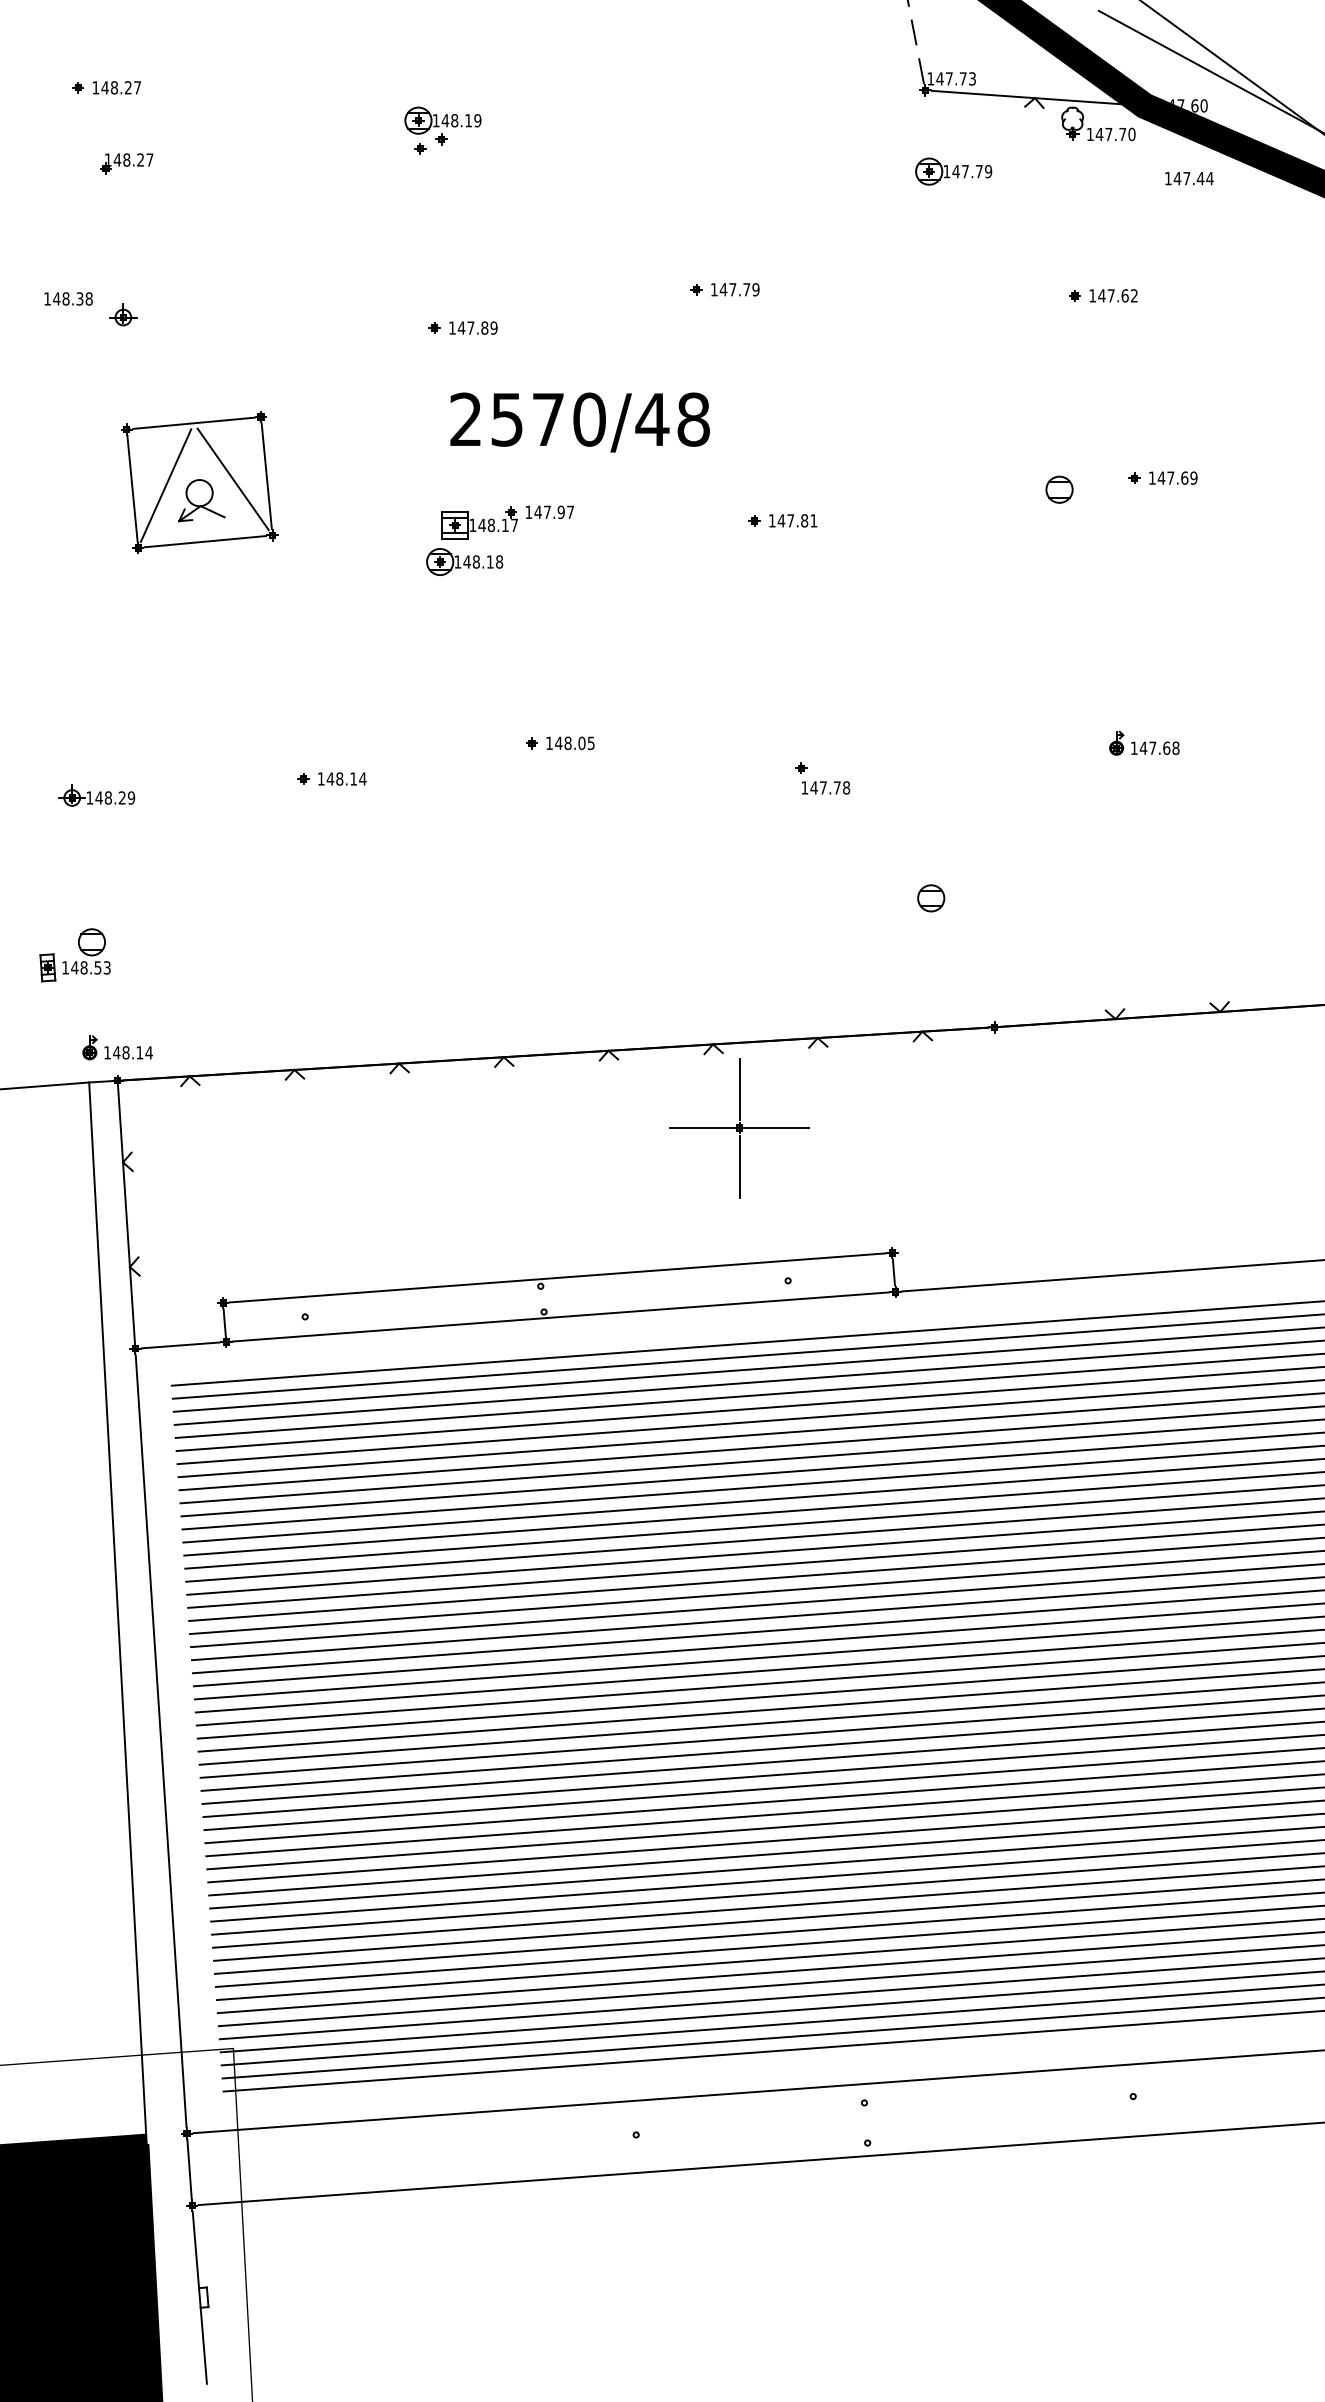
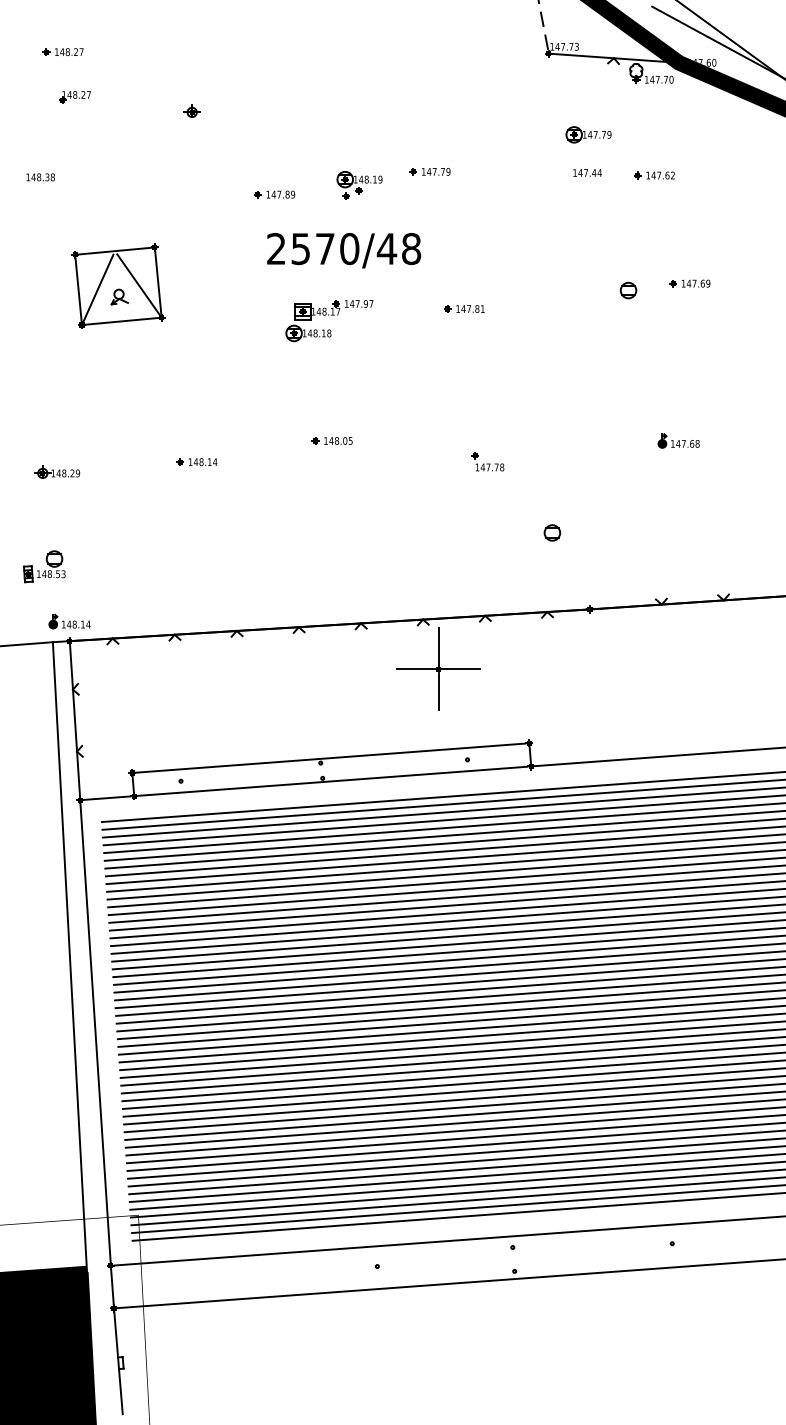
part: (442, 130) -> (359, 185), moved
part: (953, 171) -> (588, 134), moved
text: (1189, 177) -> (587, 172), moved
part: (122, 314) -> (191, 110), moved
part: (201, 499) -> (119, 296), size x0.6
part: (498, 531) -> (328, 315), moved

